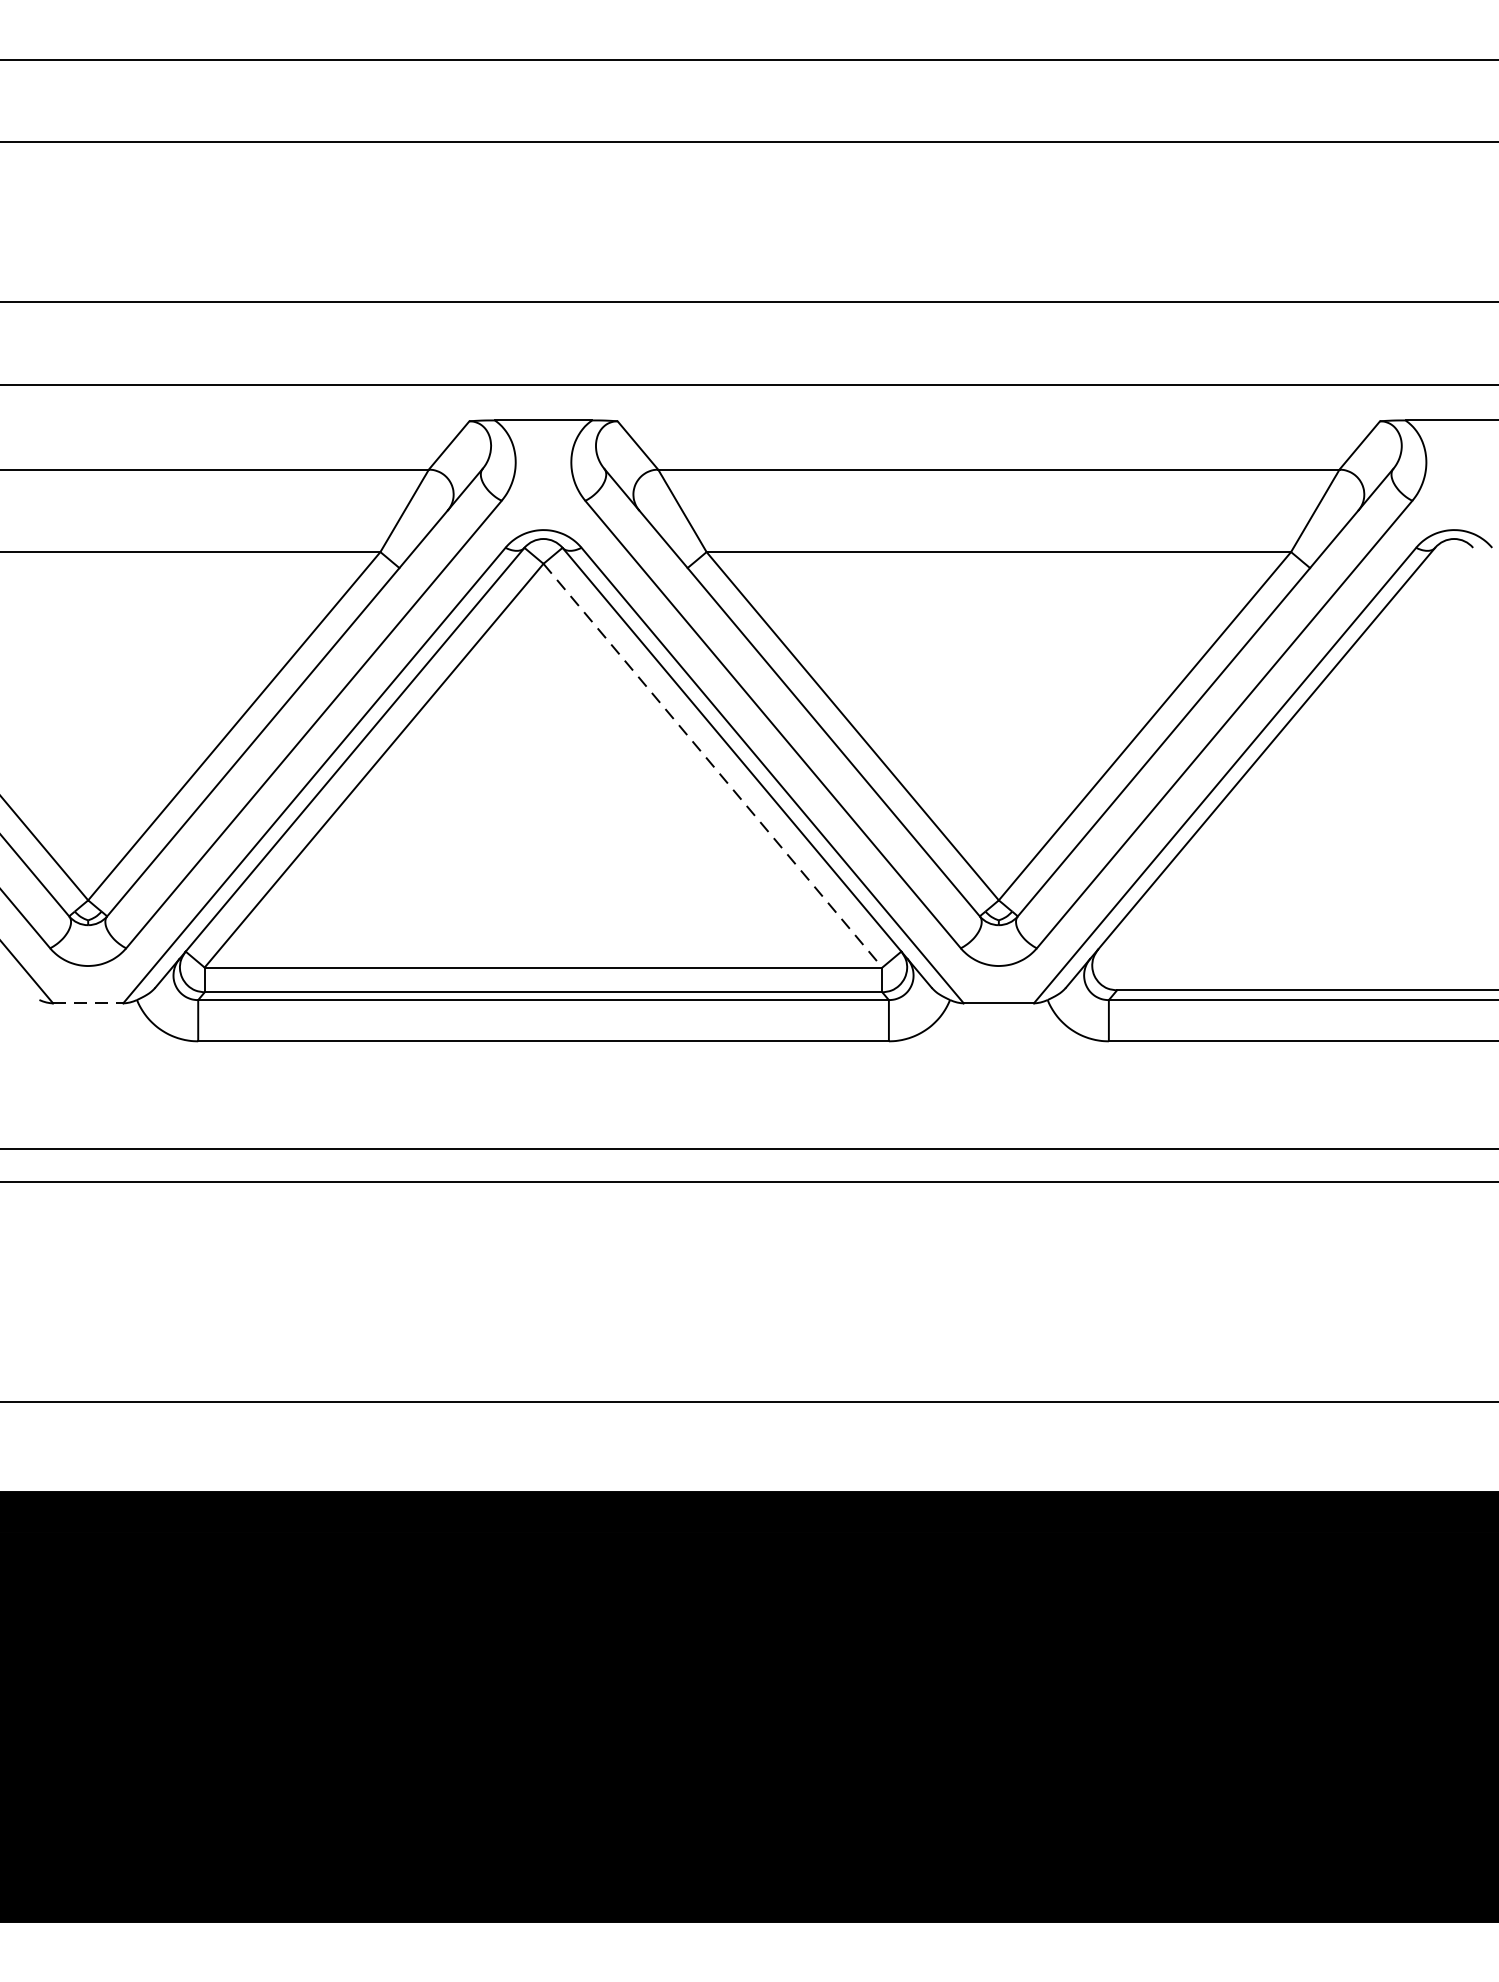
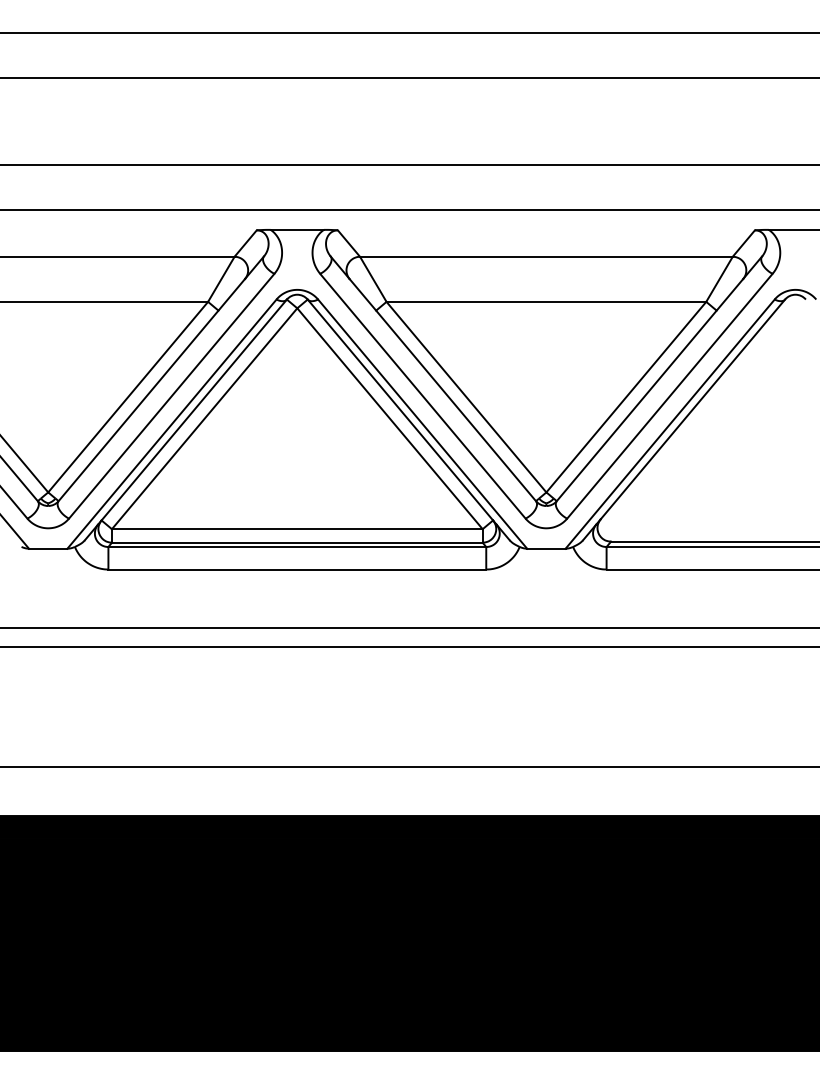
line: (713, 767) -> (390, 419), dashed -> solid
line: (88, 1002) -> (48, 548), dashed -> solid

